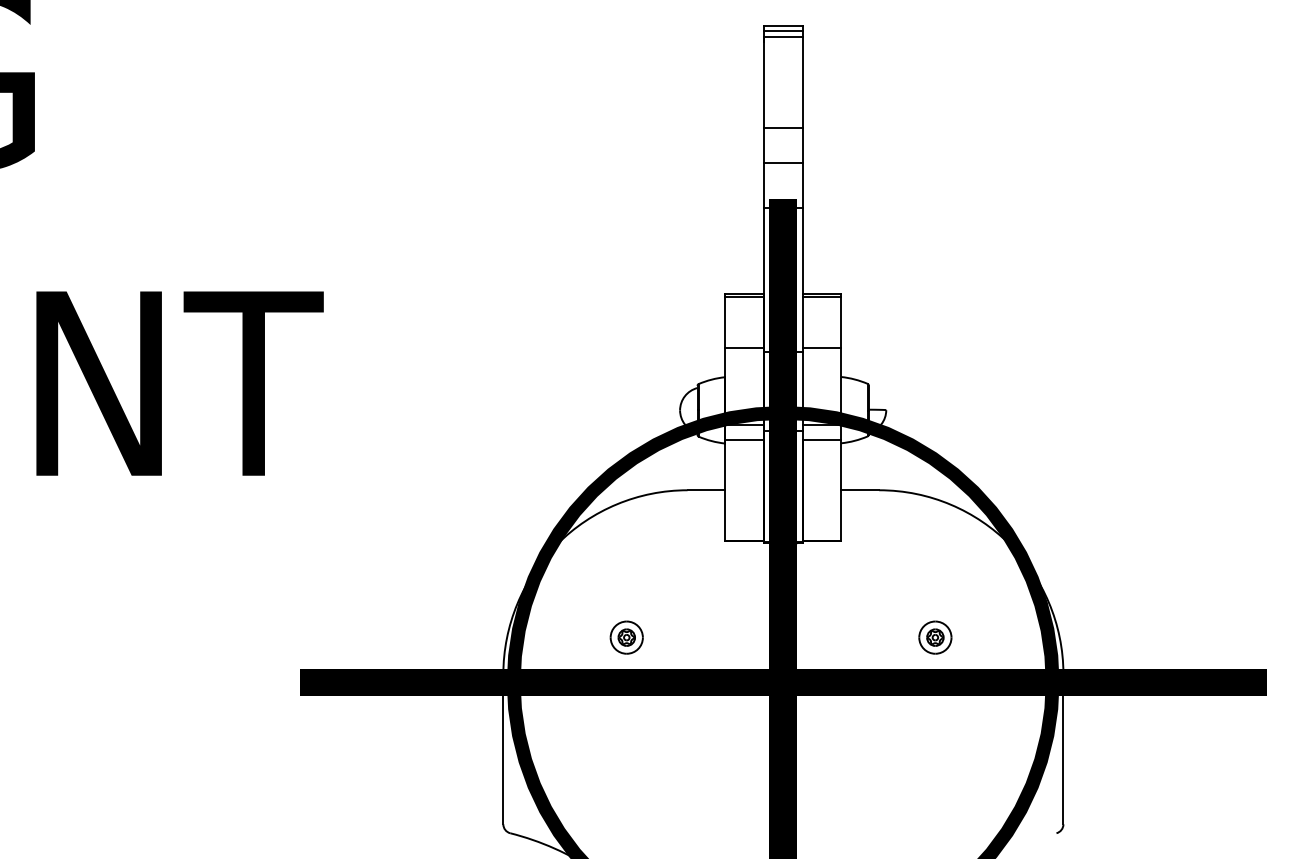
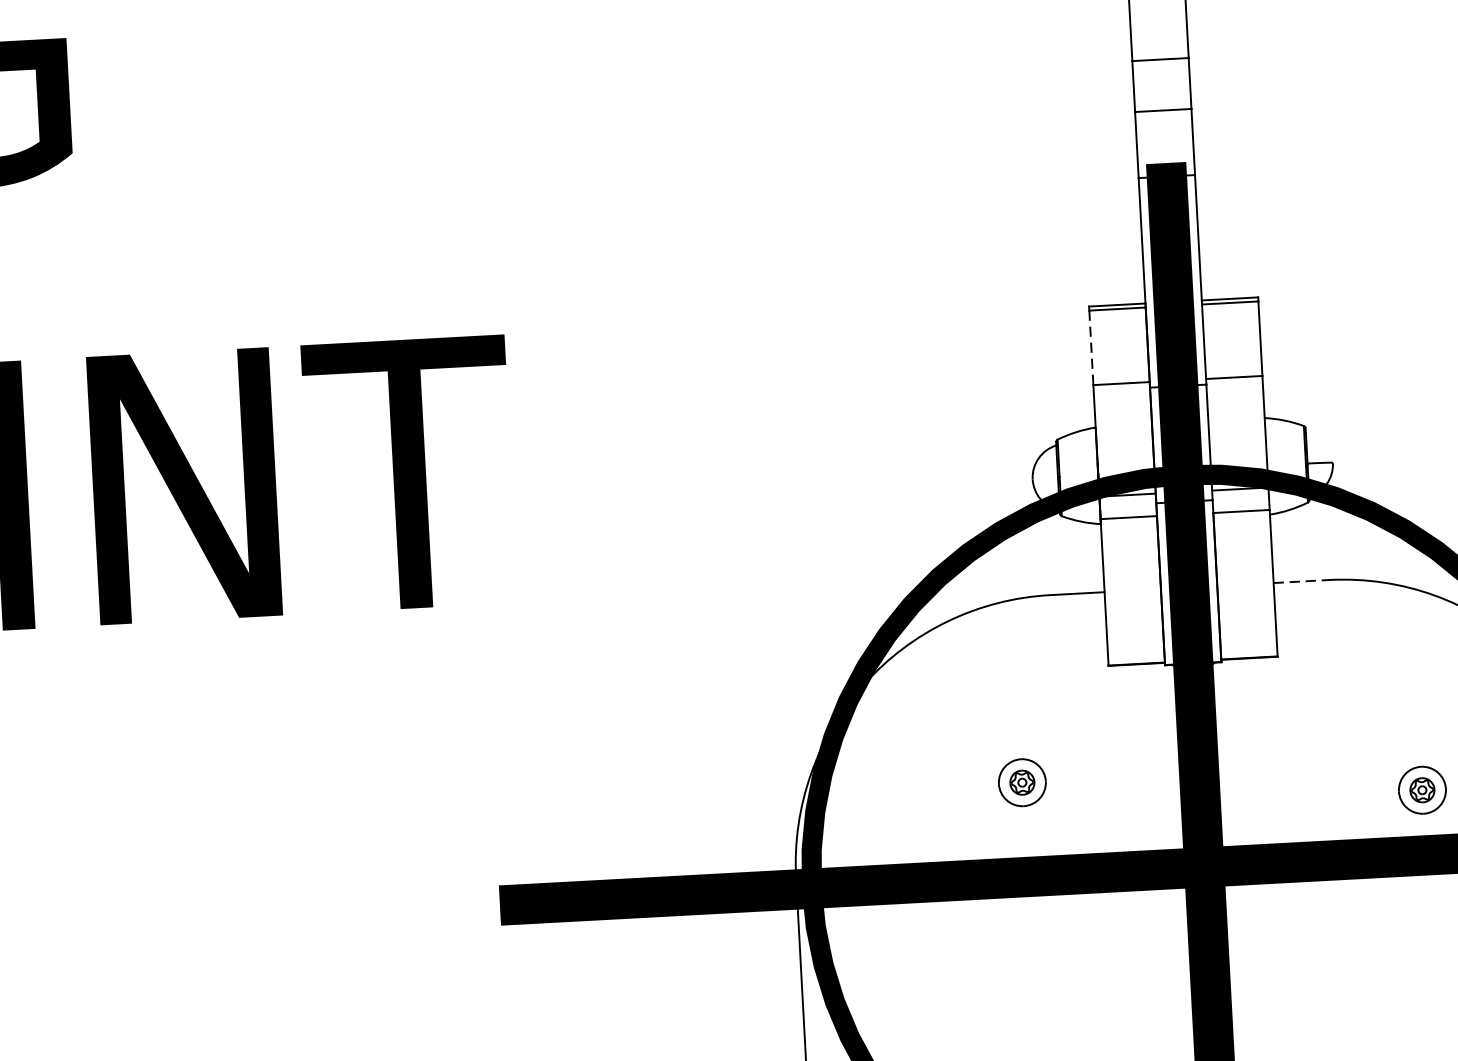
line: (725, 322) -> (1091, 347), solid -> dashed
line: (860, 490) -> (1301, 581), solid -> dashed
part: (626, 637) -> (1021, 782), moved

